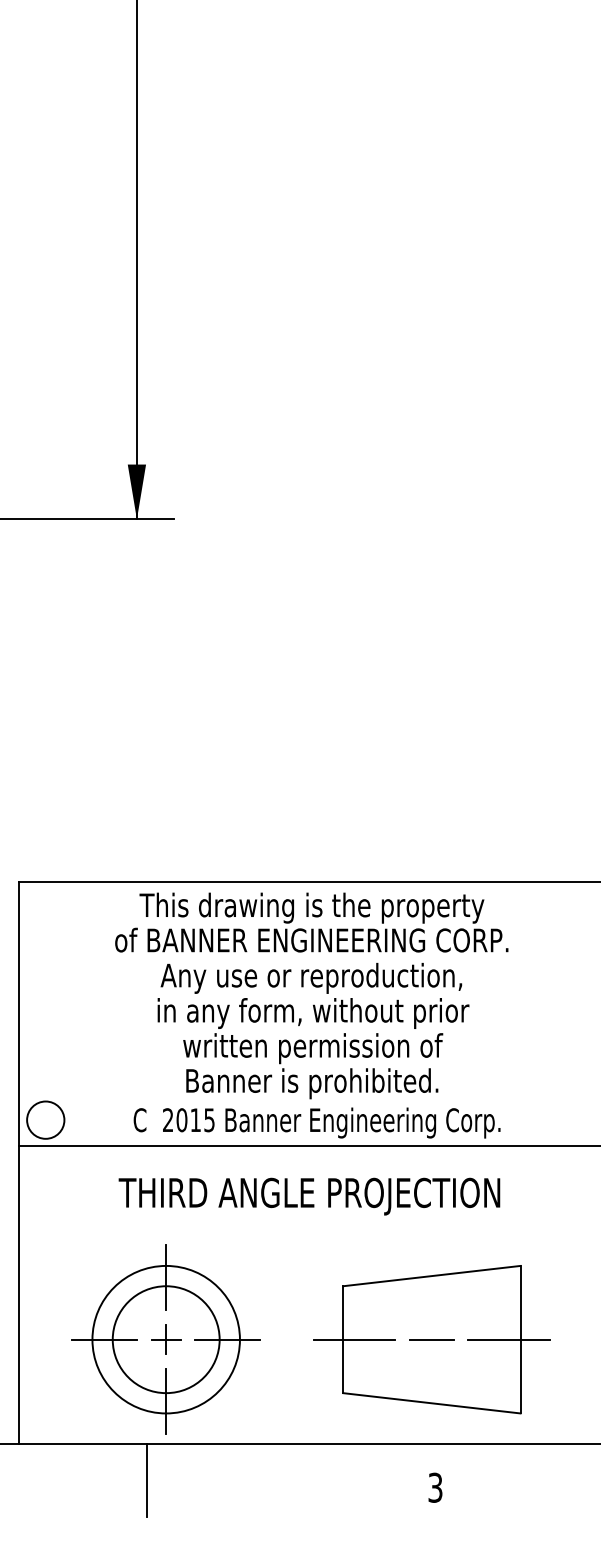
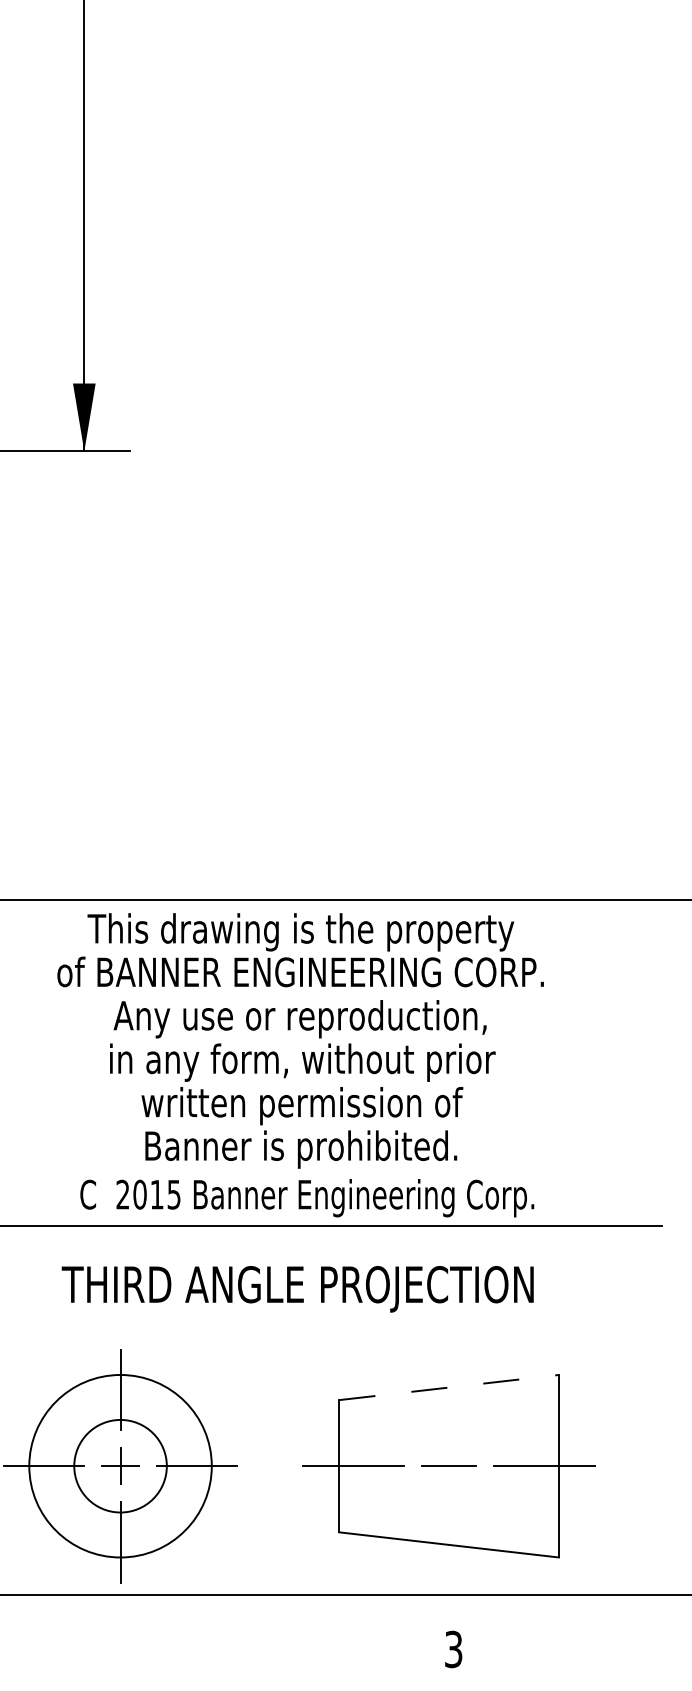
line: (432, 1276) -> (450, 1388), solid -> dashed
circle: (165, 1339) -> (119, 1465), size x0.7
line: (147, 1480) -> (97, 1640), removed

